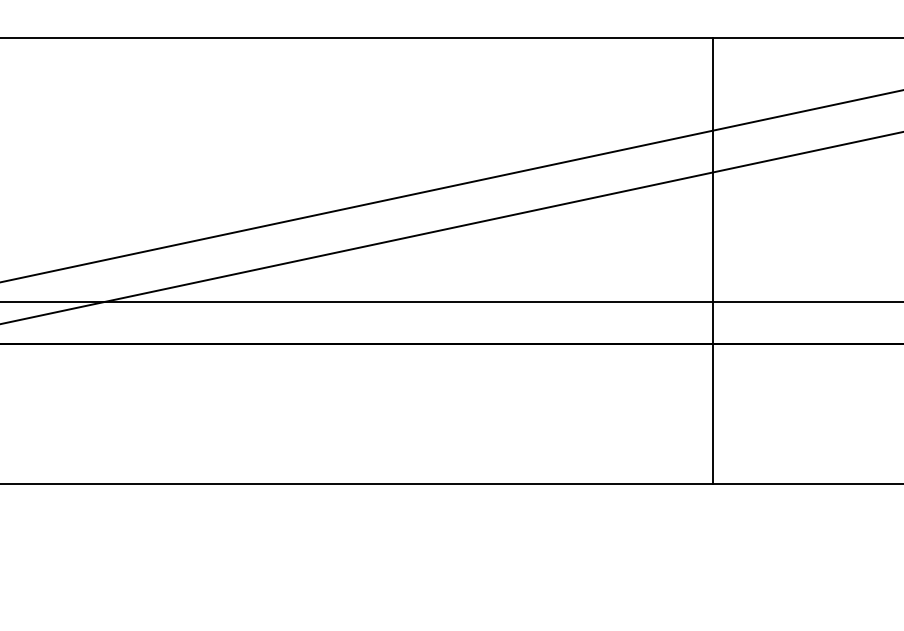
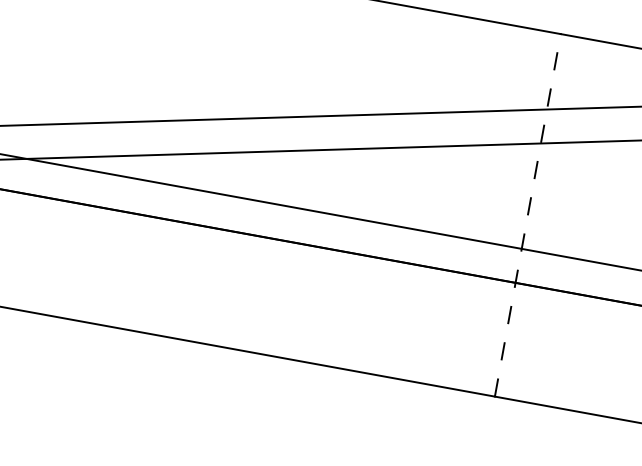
line: (712, 260) -> (527, 214), solid -> dashed

